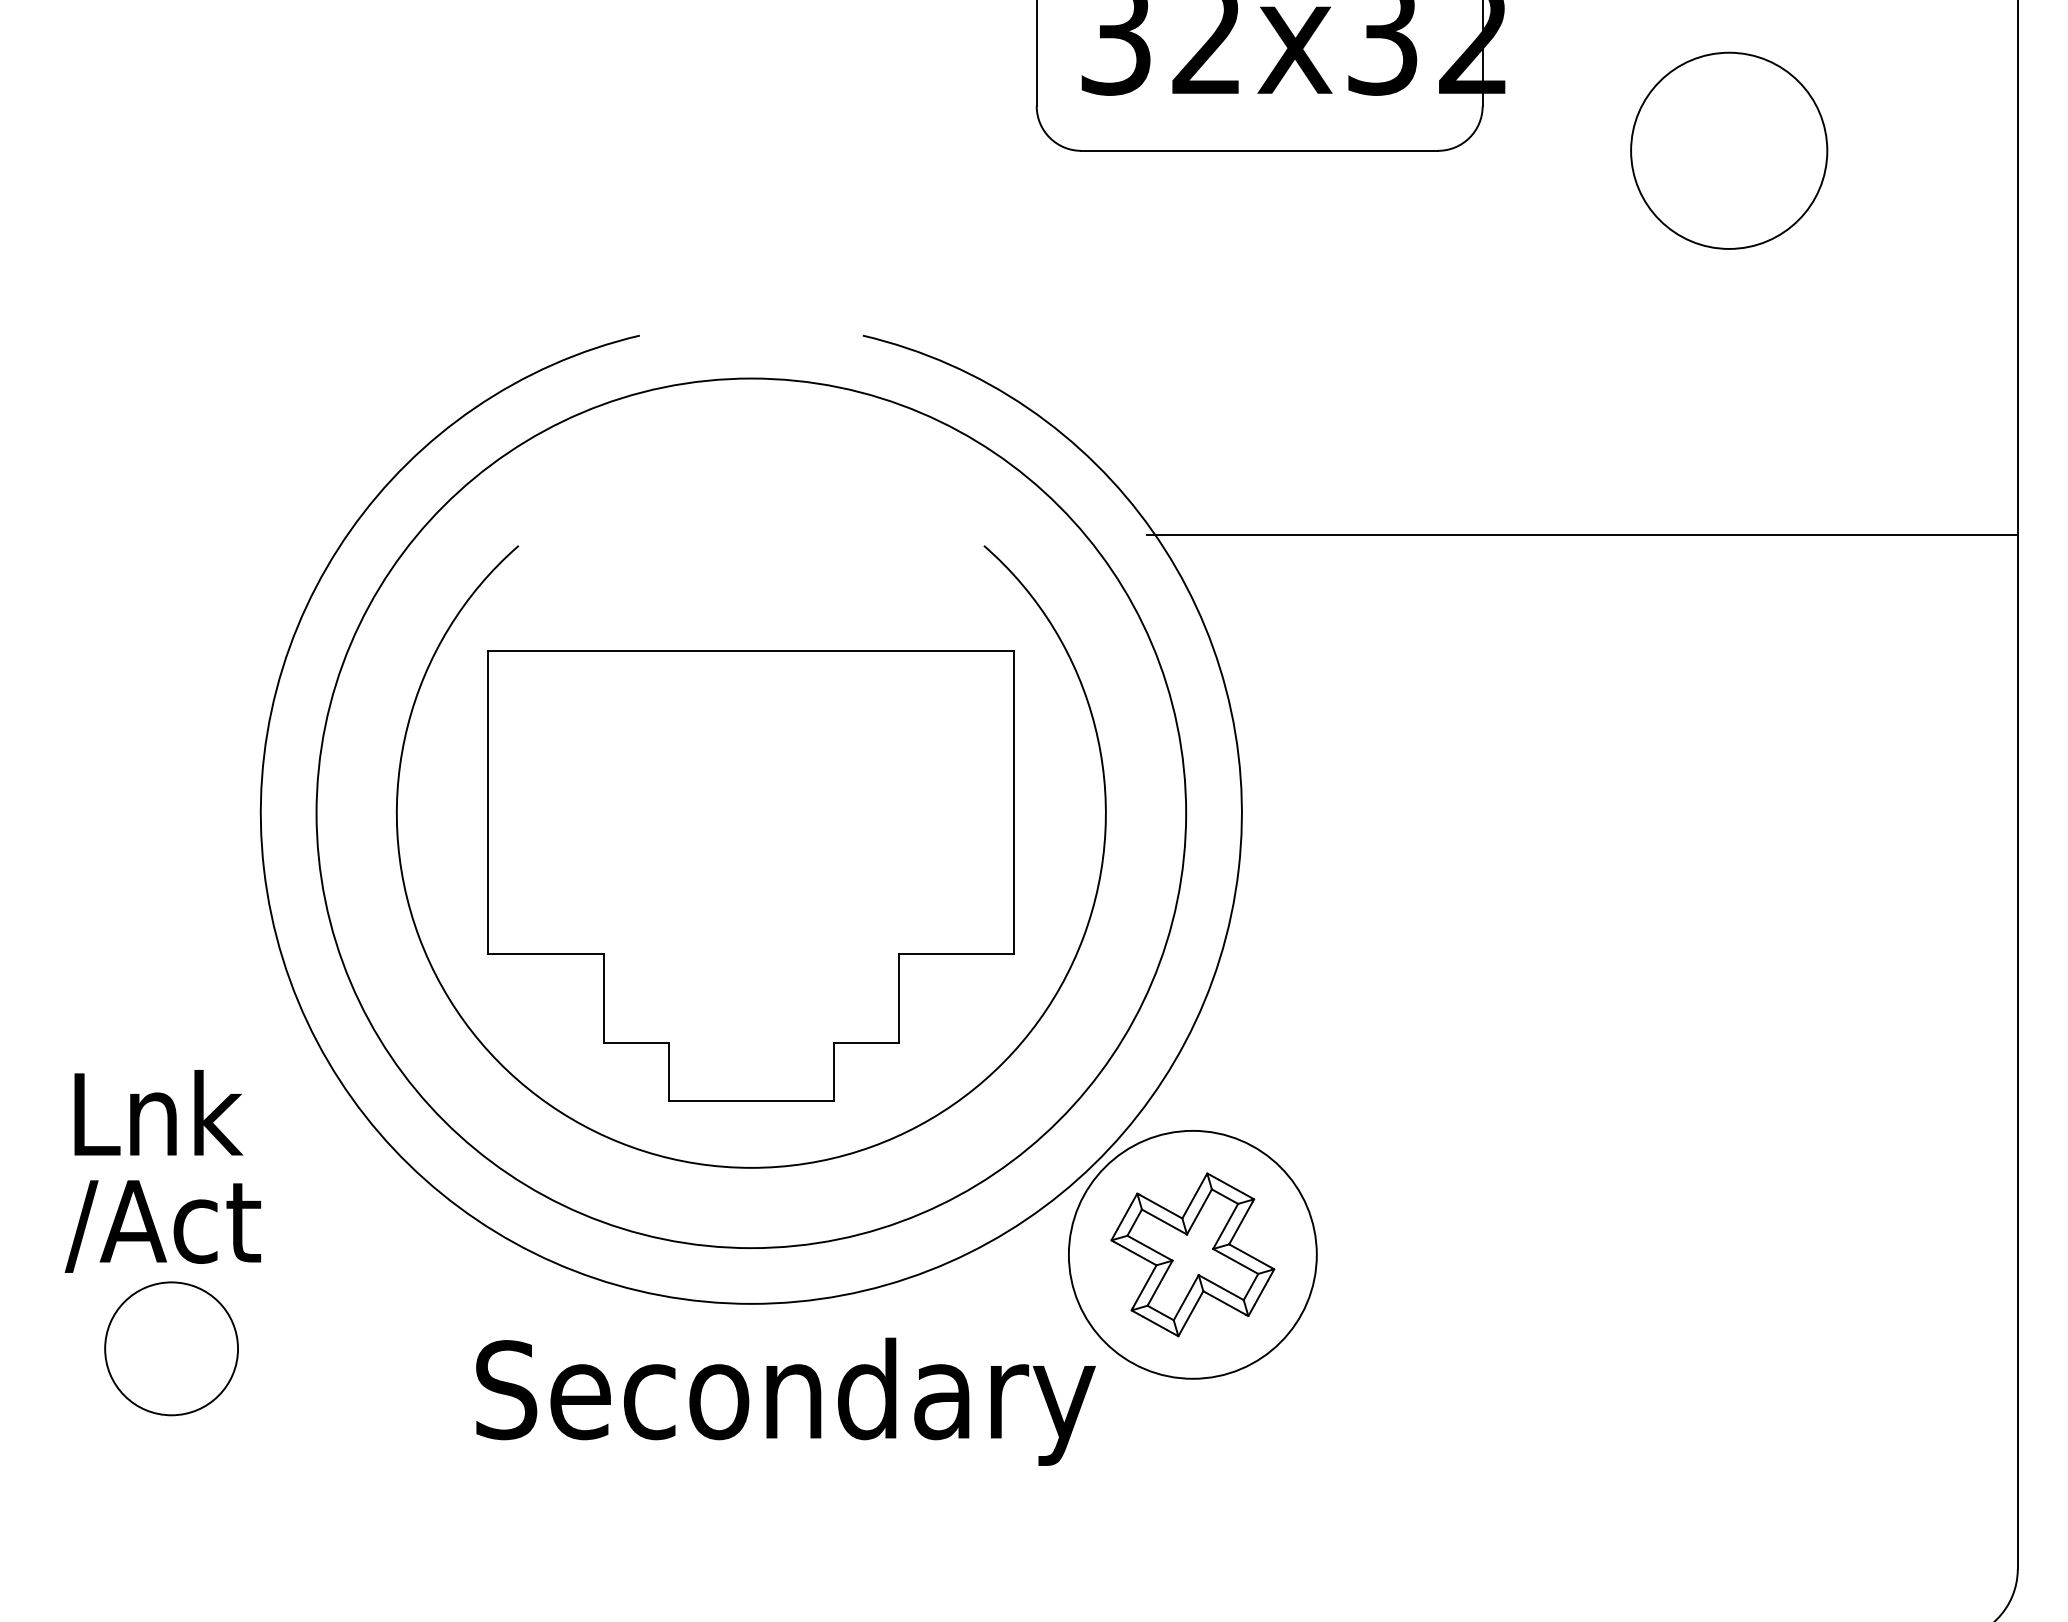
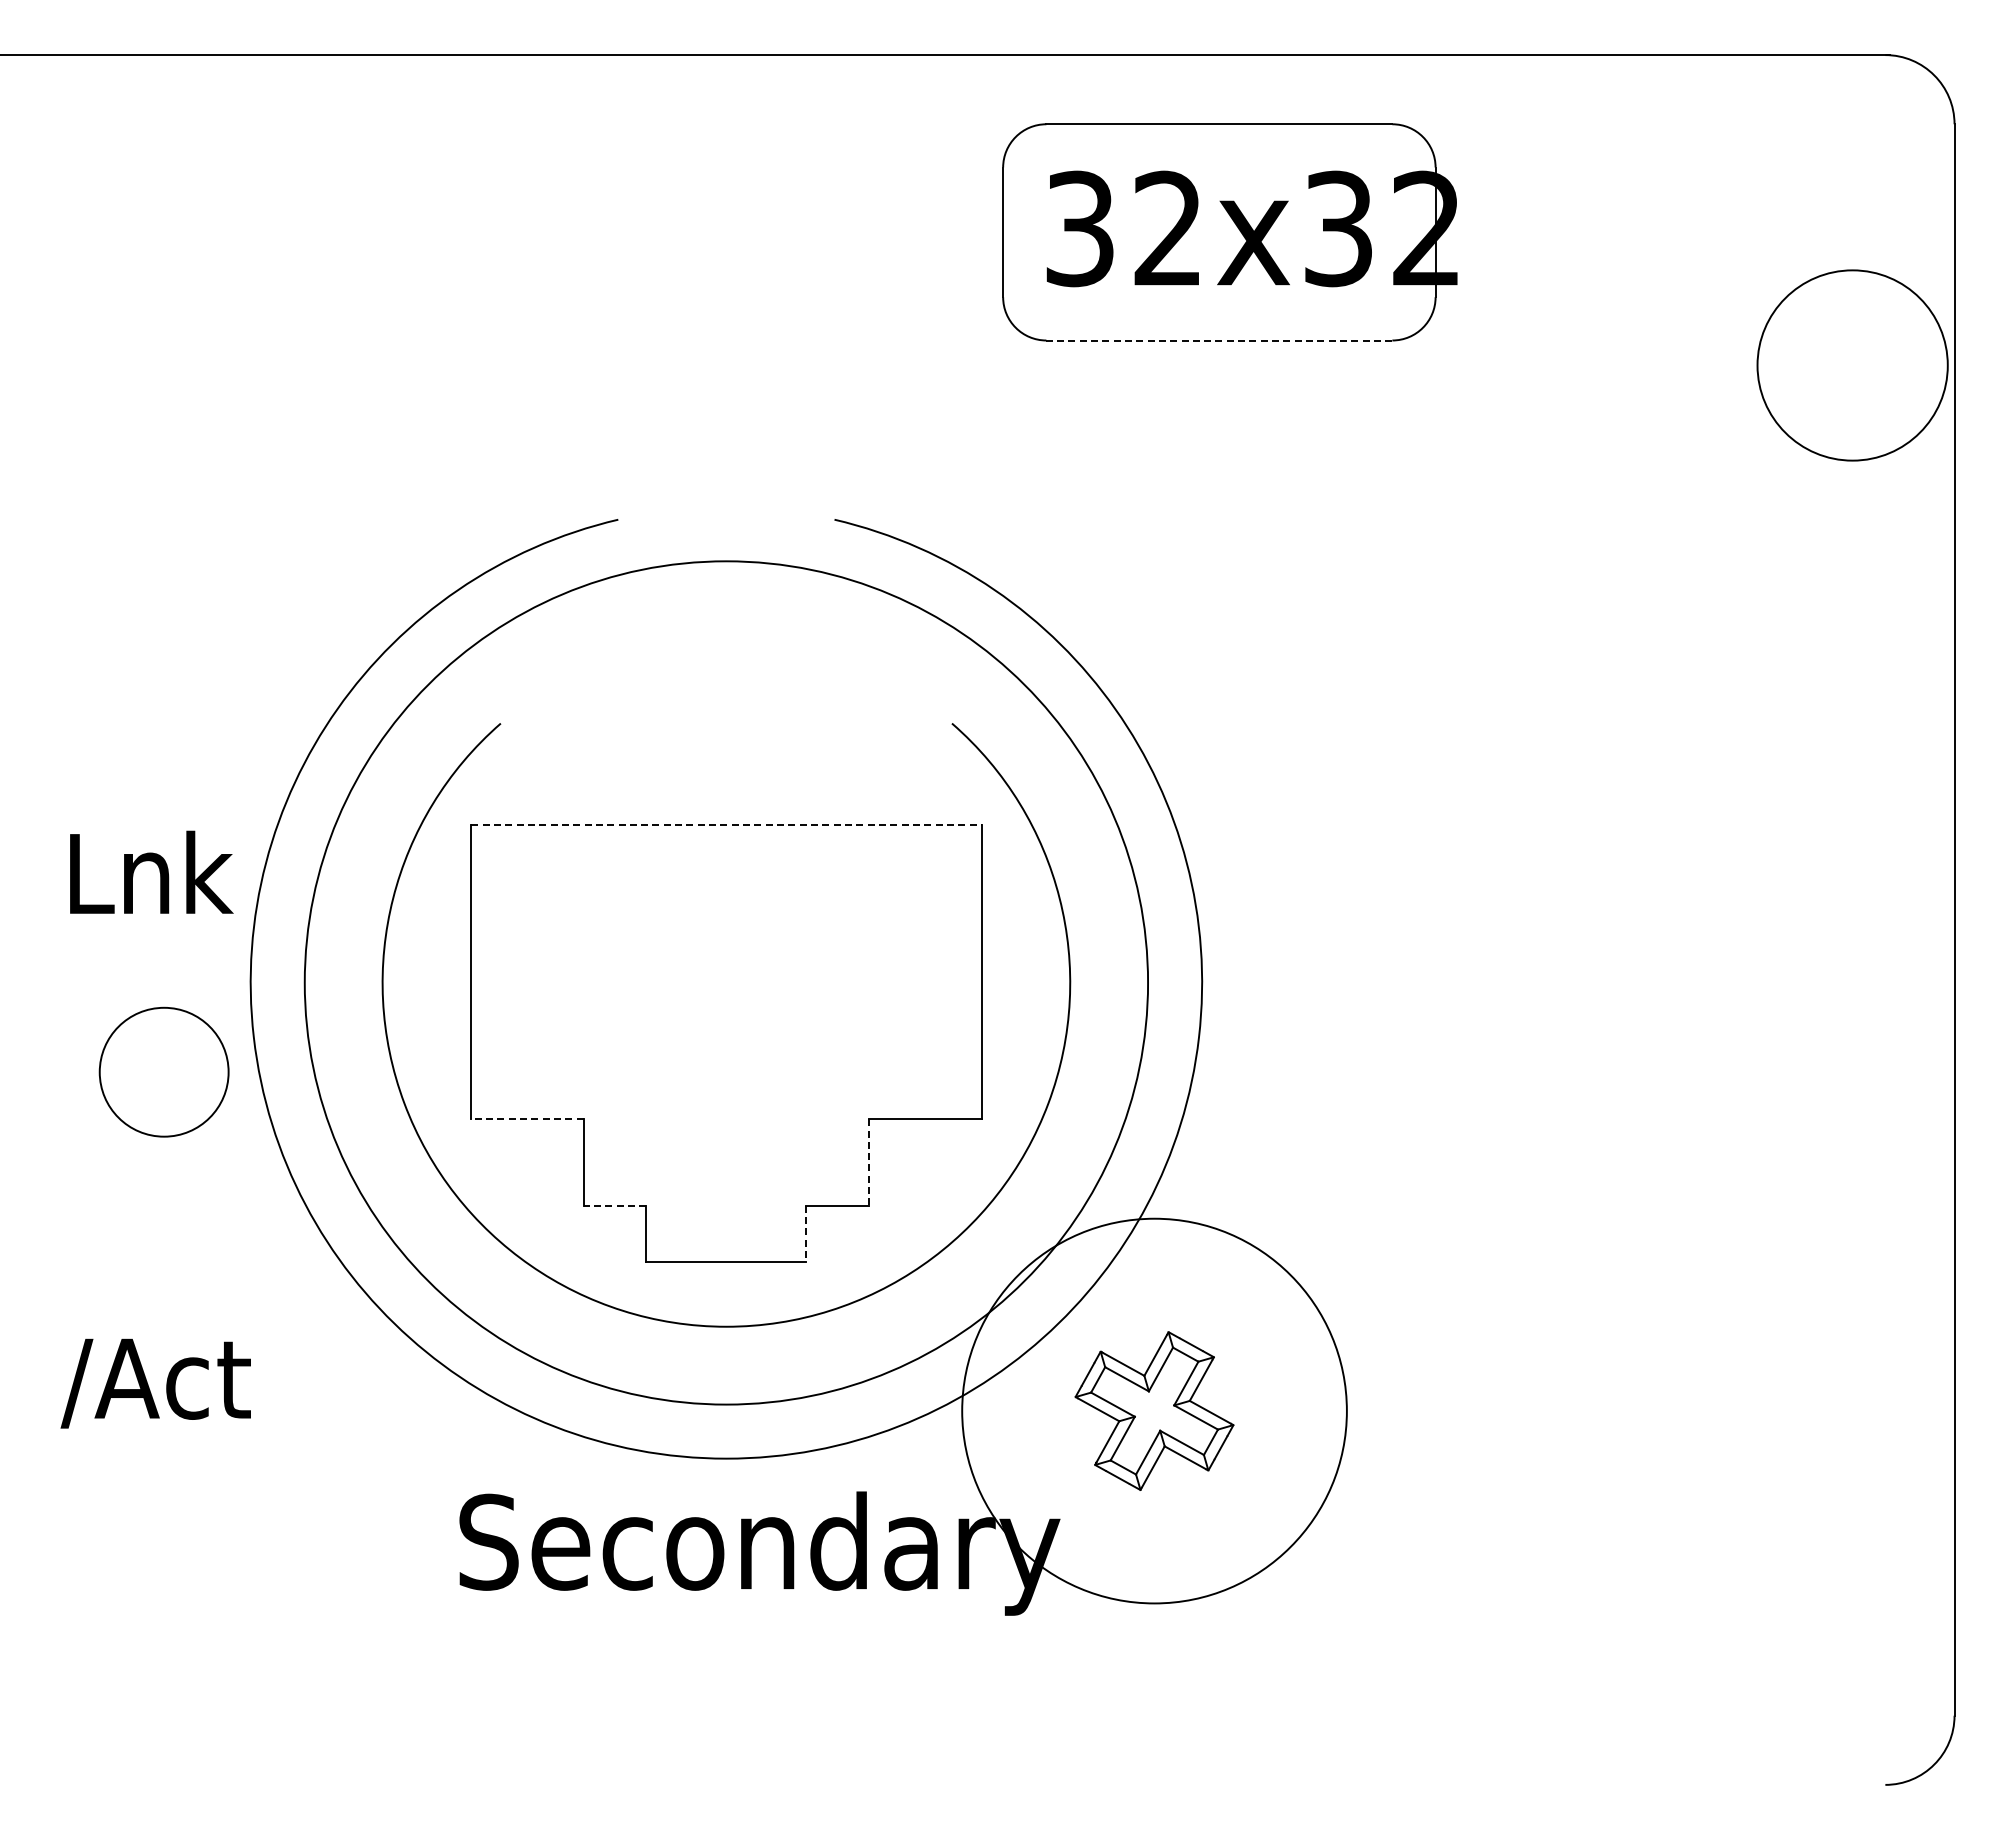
line: (1259, 150) -> (1219, 340), solid -> dashed
circle: (1729, 150) -> (1852, 365), moved
line: (1582, 534) -> (1532, 712), removed
line: (751, 650) -> (726, 825), solid -> dashed
line: (546, 954) -> (527, 1119), solid -> dashed
line: (898, 998) -> (869, 1162), solid -> dashed
line: (635, 1042) -> (614, 1205), solid -> dashed
line: (833, 1072) -> (806, 1234), solid -> dashed
text: (158, 1111) -> (151, 871), moved
circle: (1192, 1254) -> (1154, 1410), size x1.6
circle: (170, 1348) -> (163, 1071), moved

